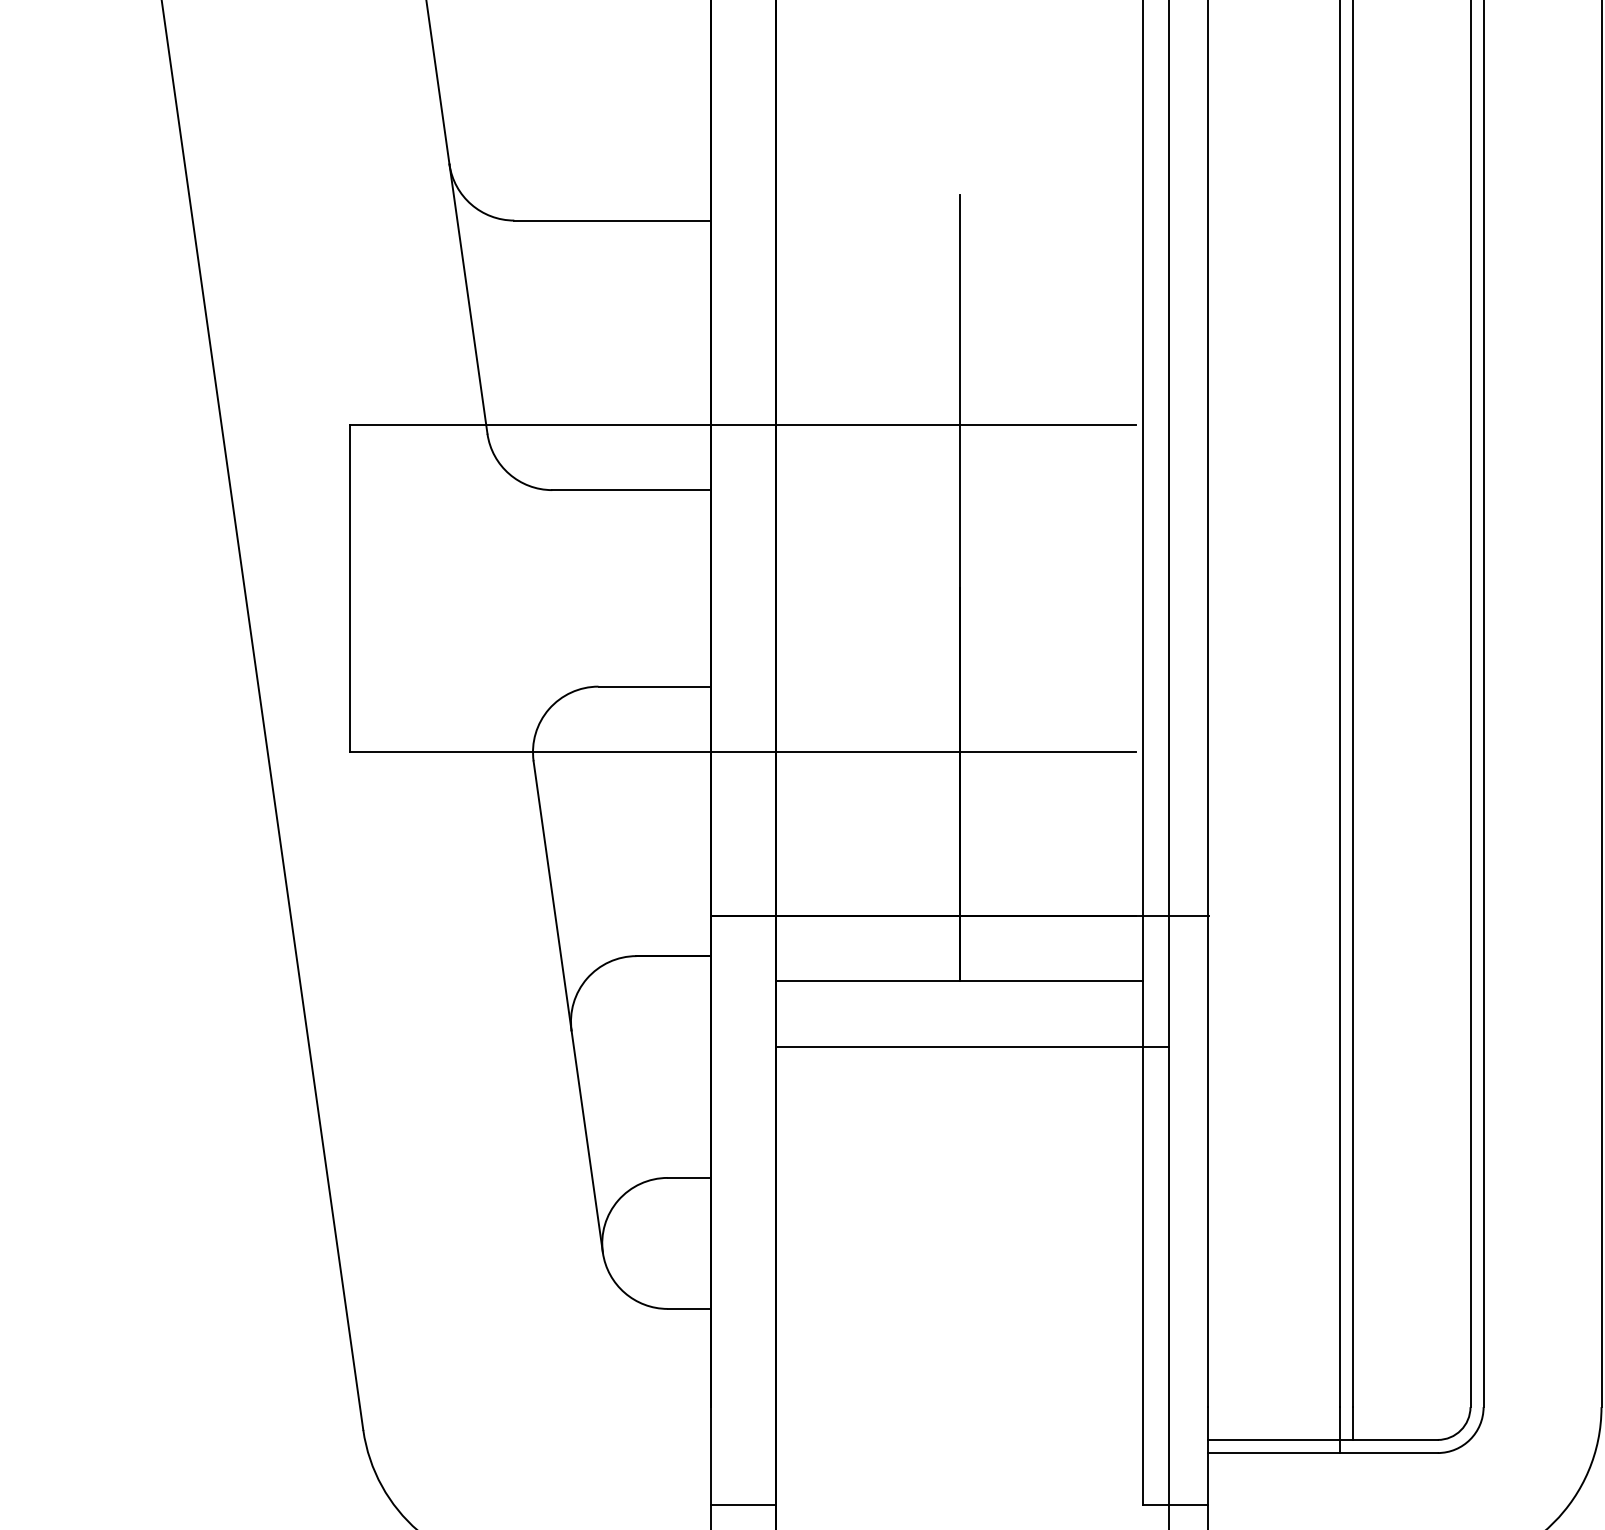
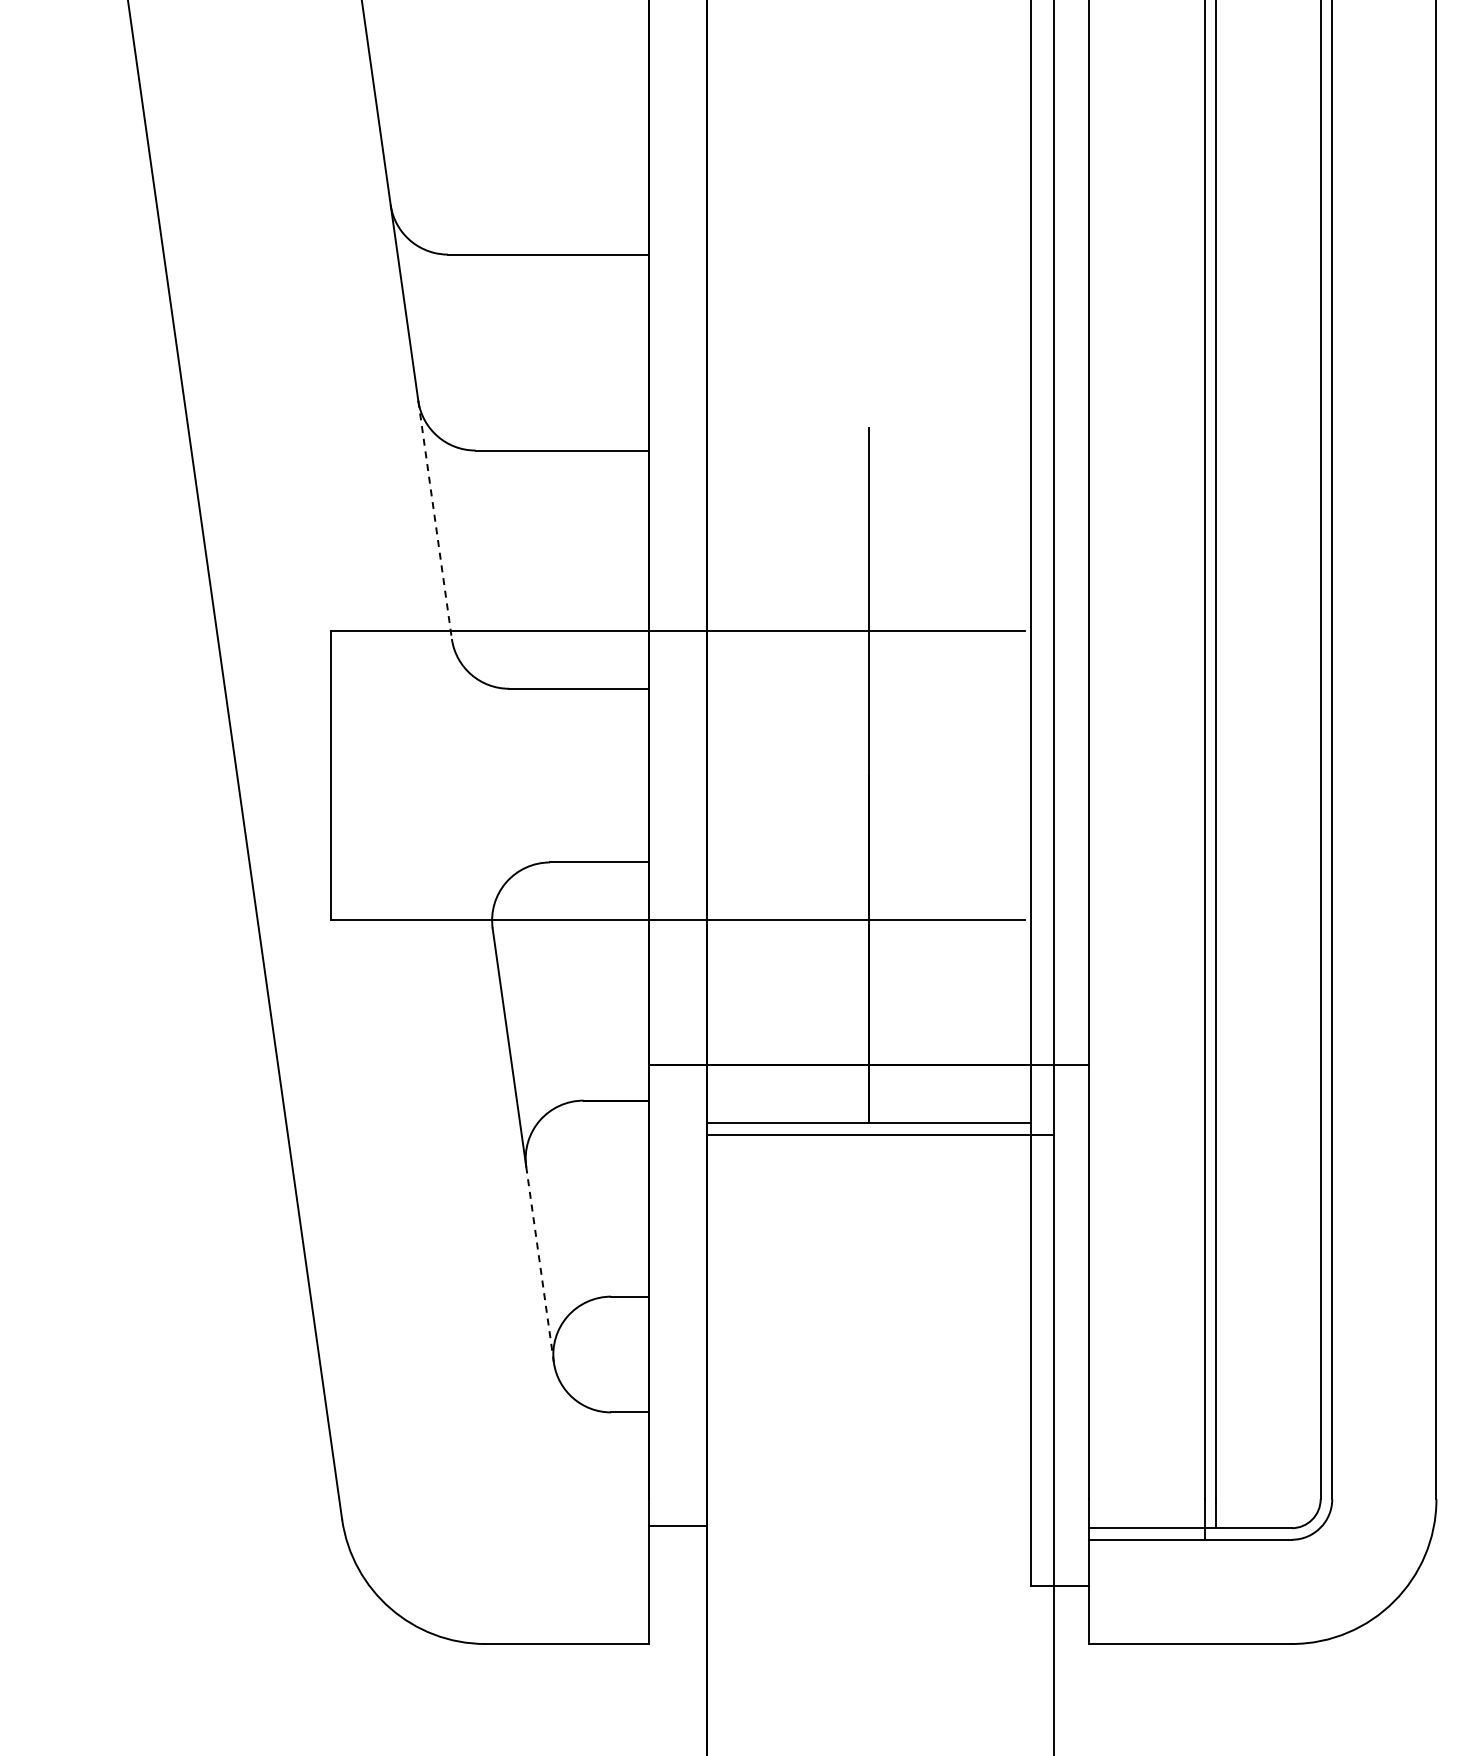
line: (468, 299) -> (435, 520), solid -> dashed
line: (972, 1046) -> (880, 1134), moved
line: (587, 1141) -> (540, 1264), solid -> dashed
line: (743, 1505) -> (678, 1526), moved

